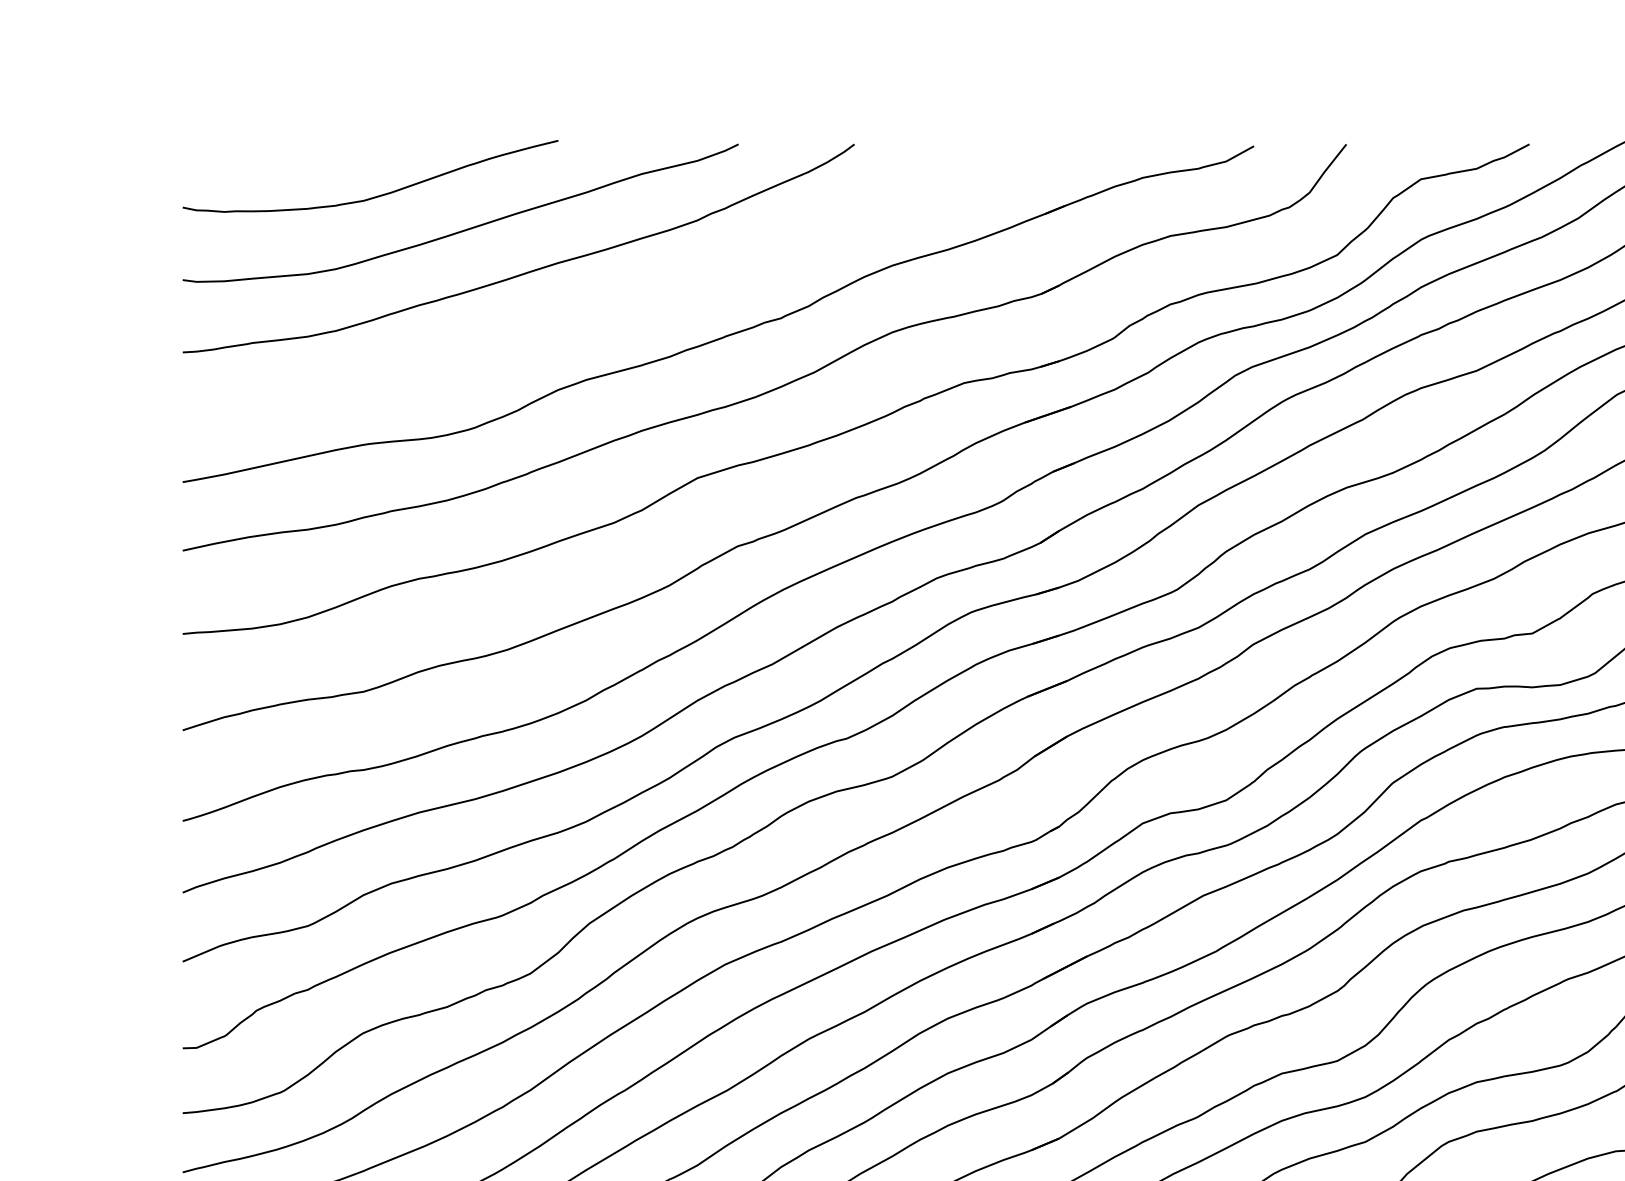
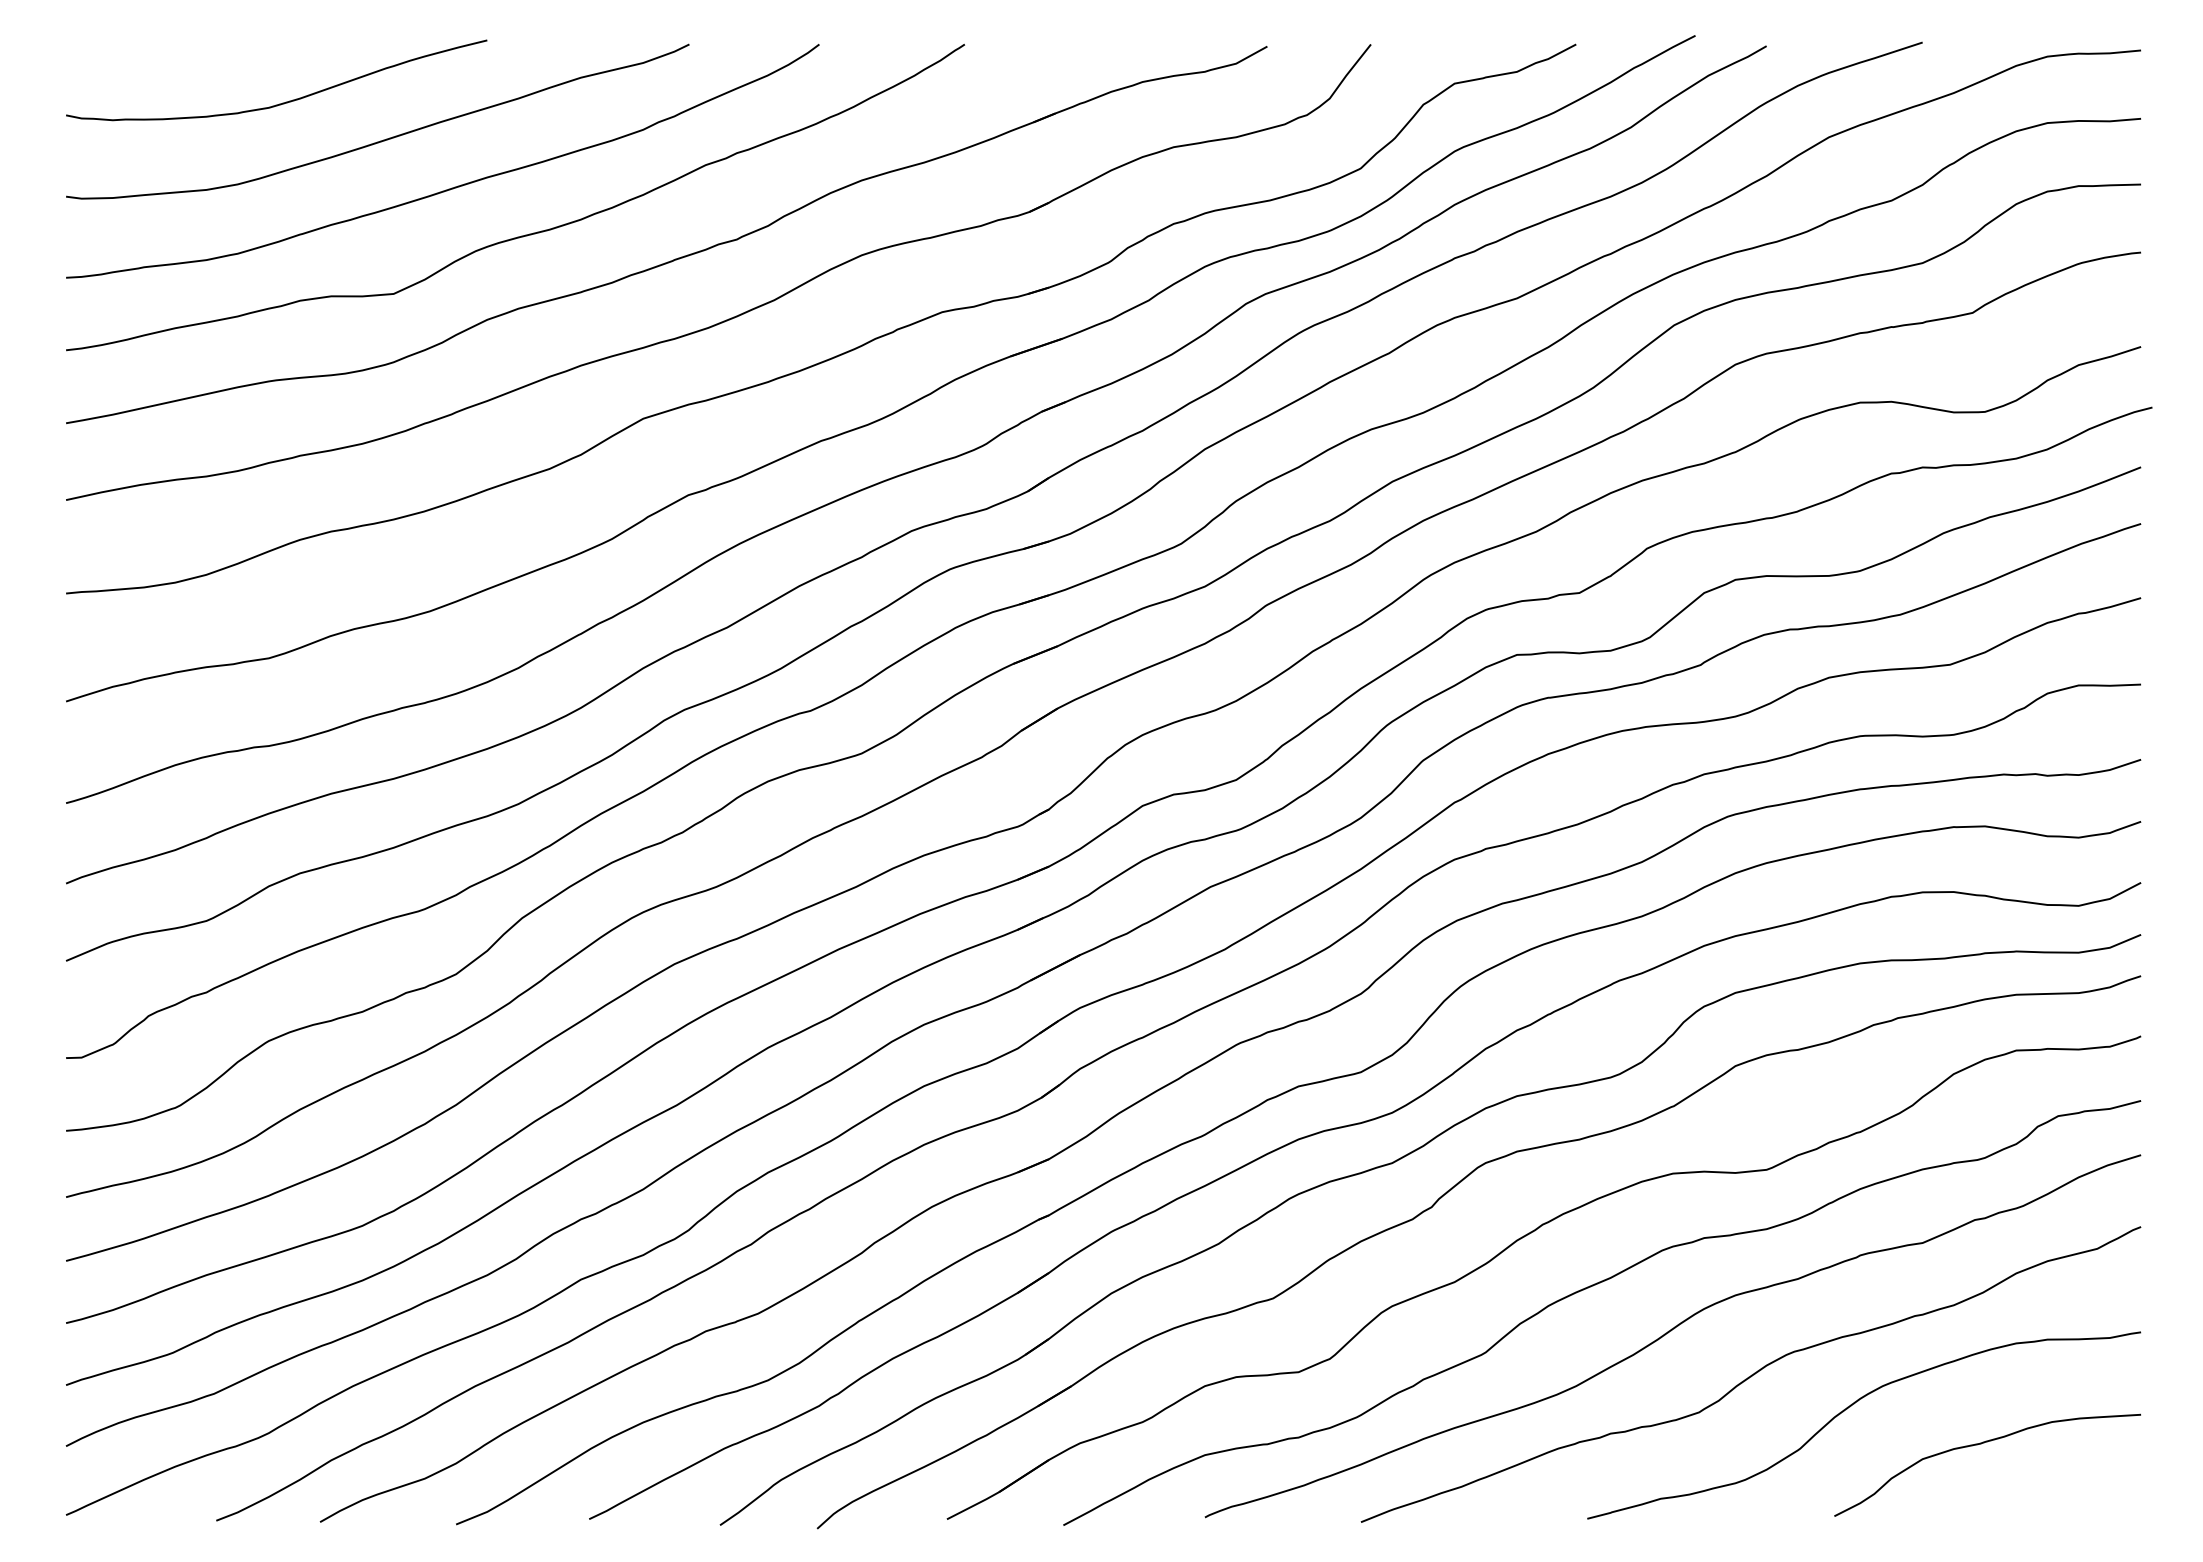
curve: (592, 313) -> (525, 234), added

